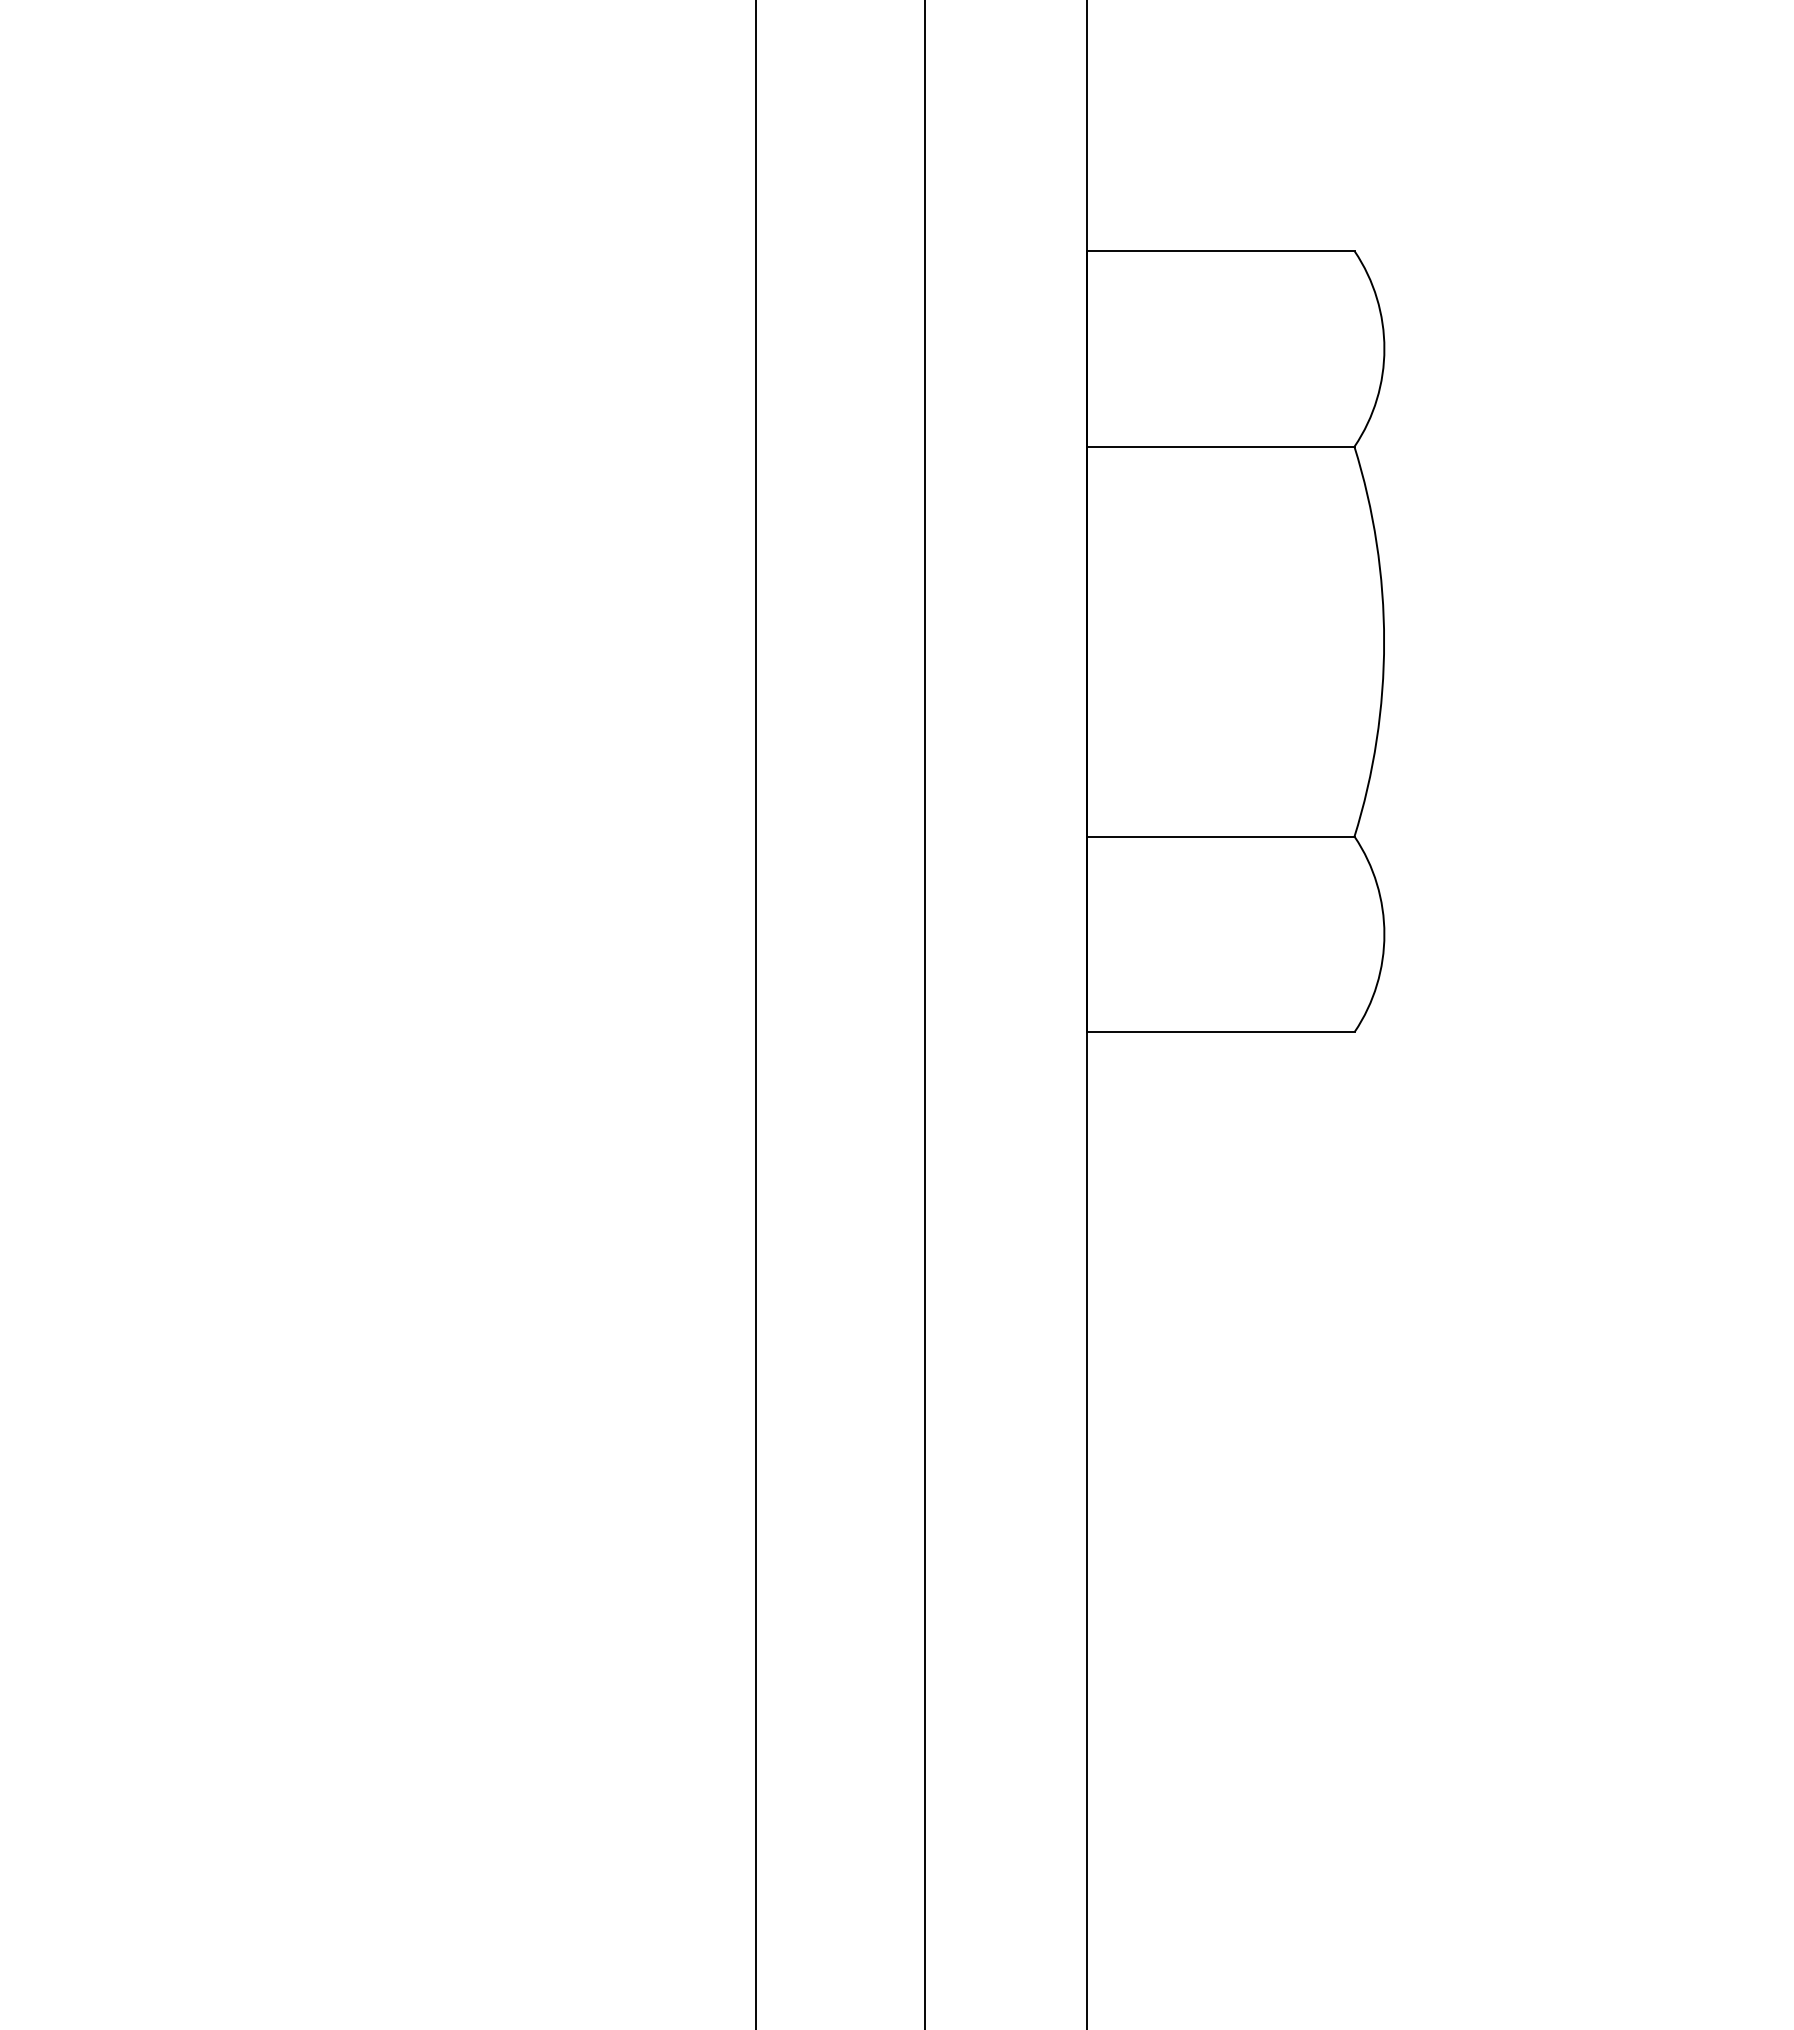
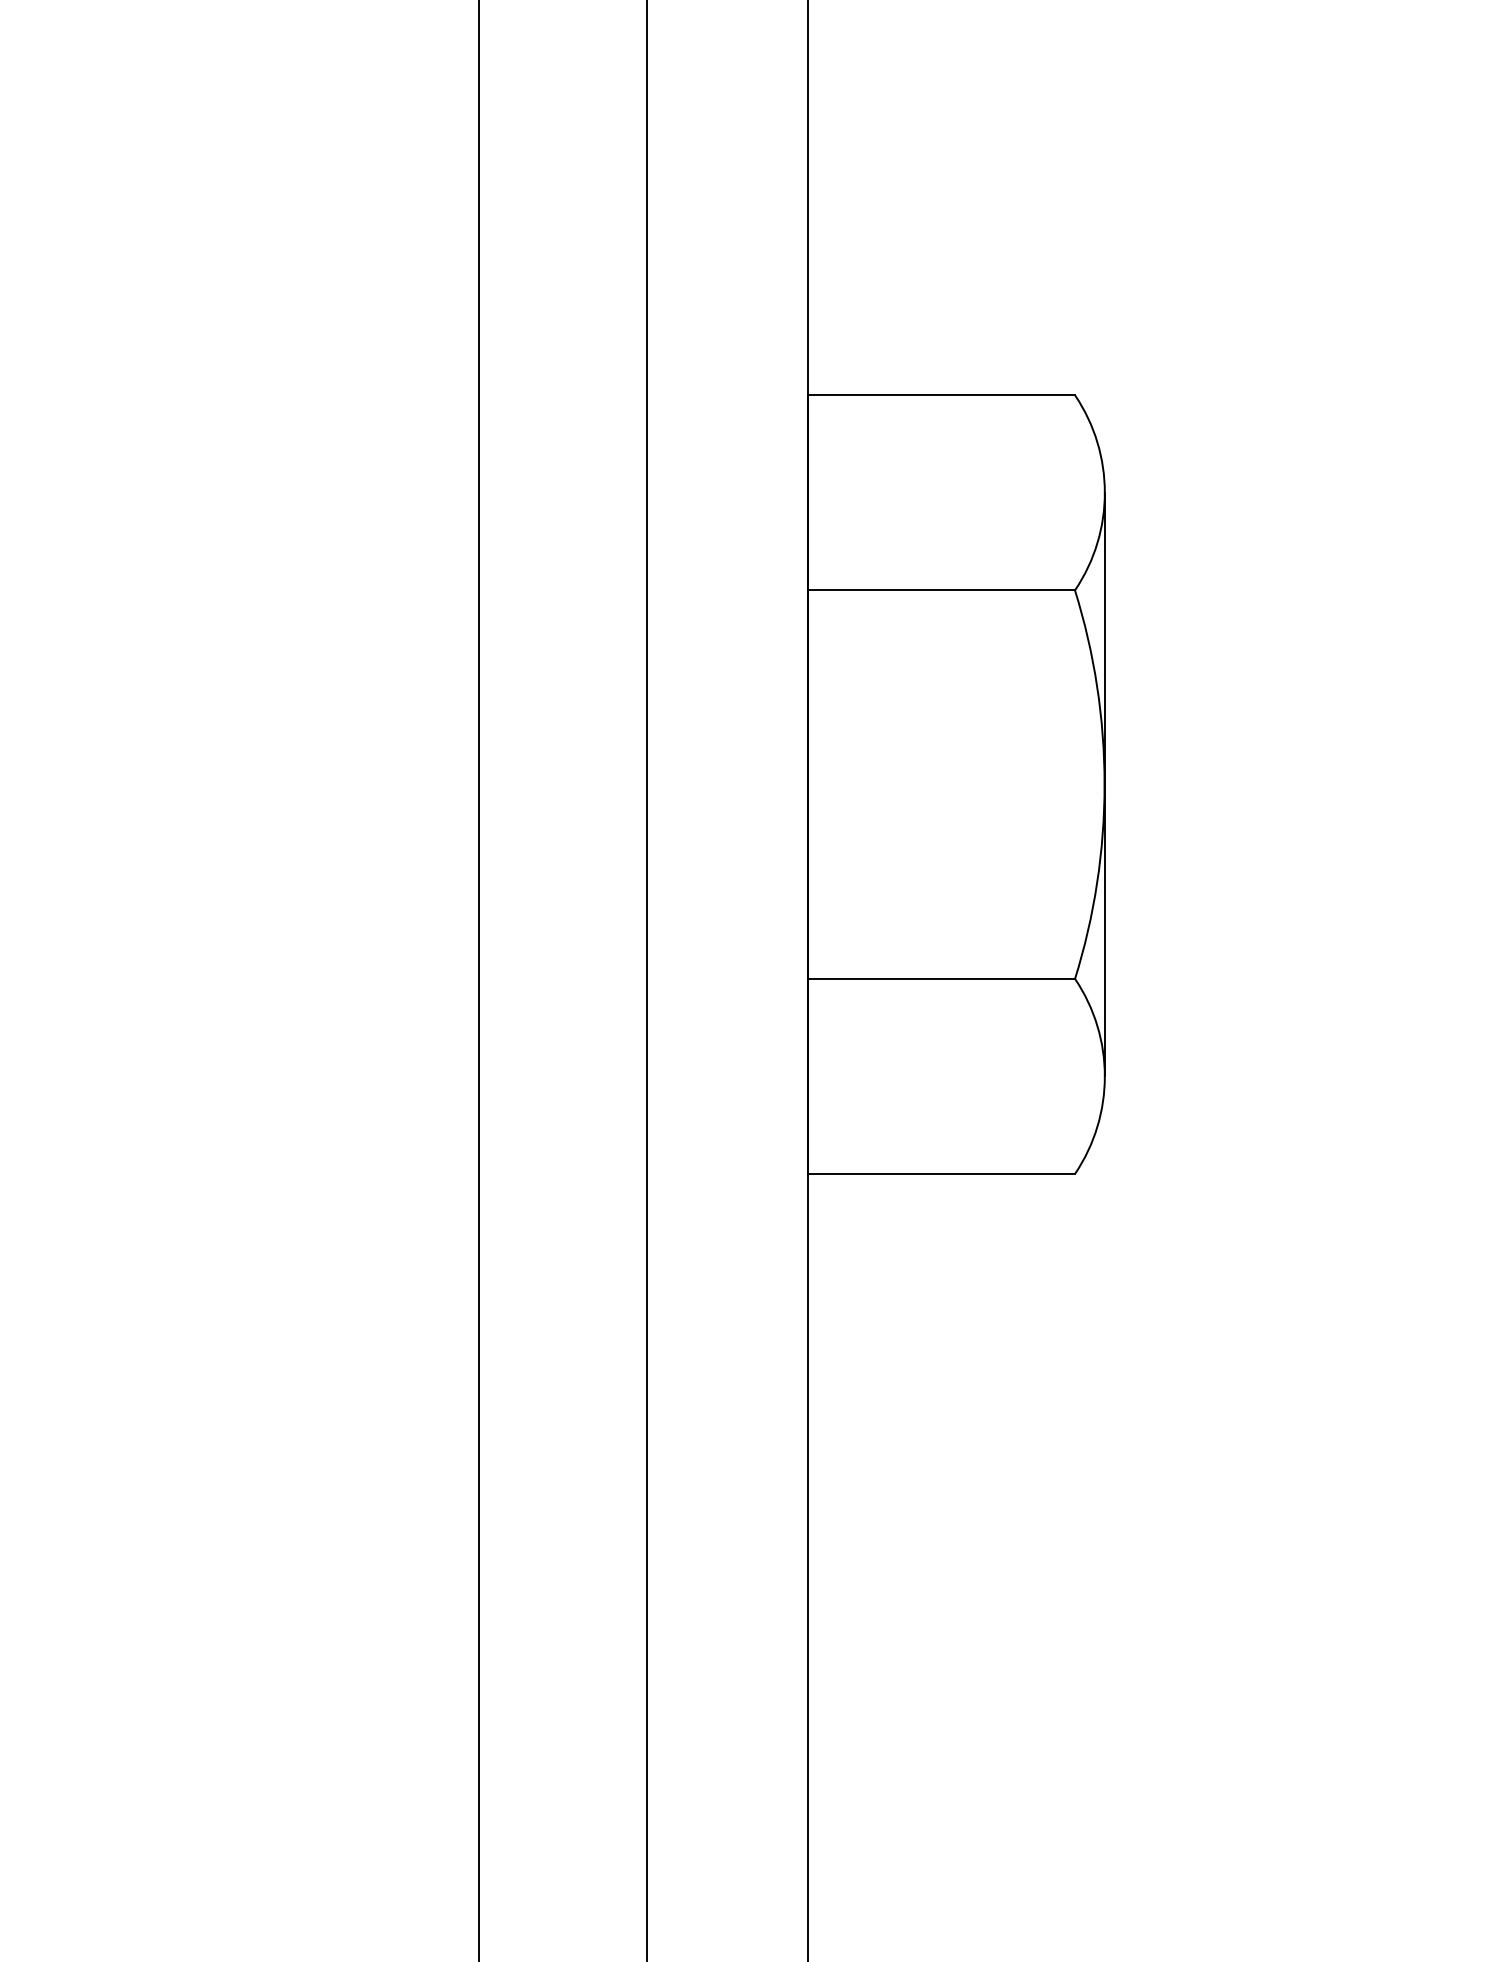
line: (1384, 641) -> (1104, 784), added

